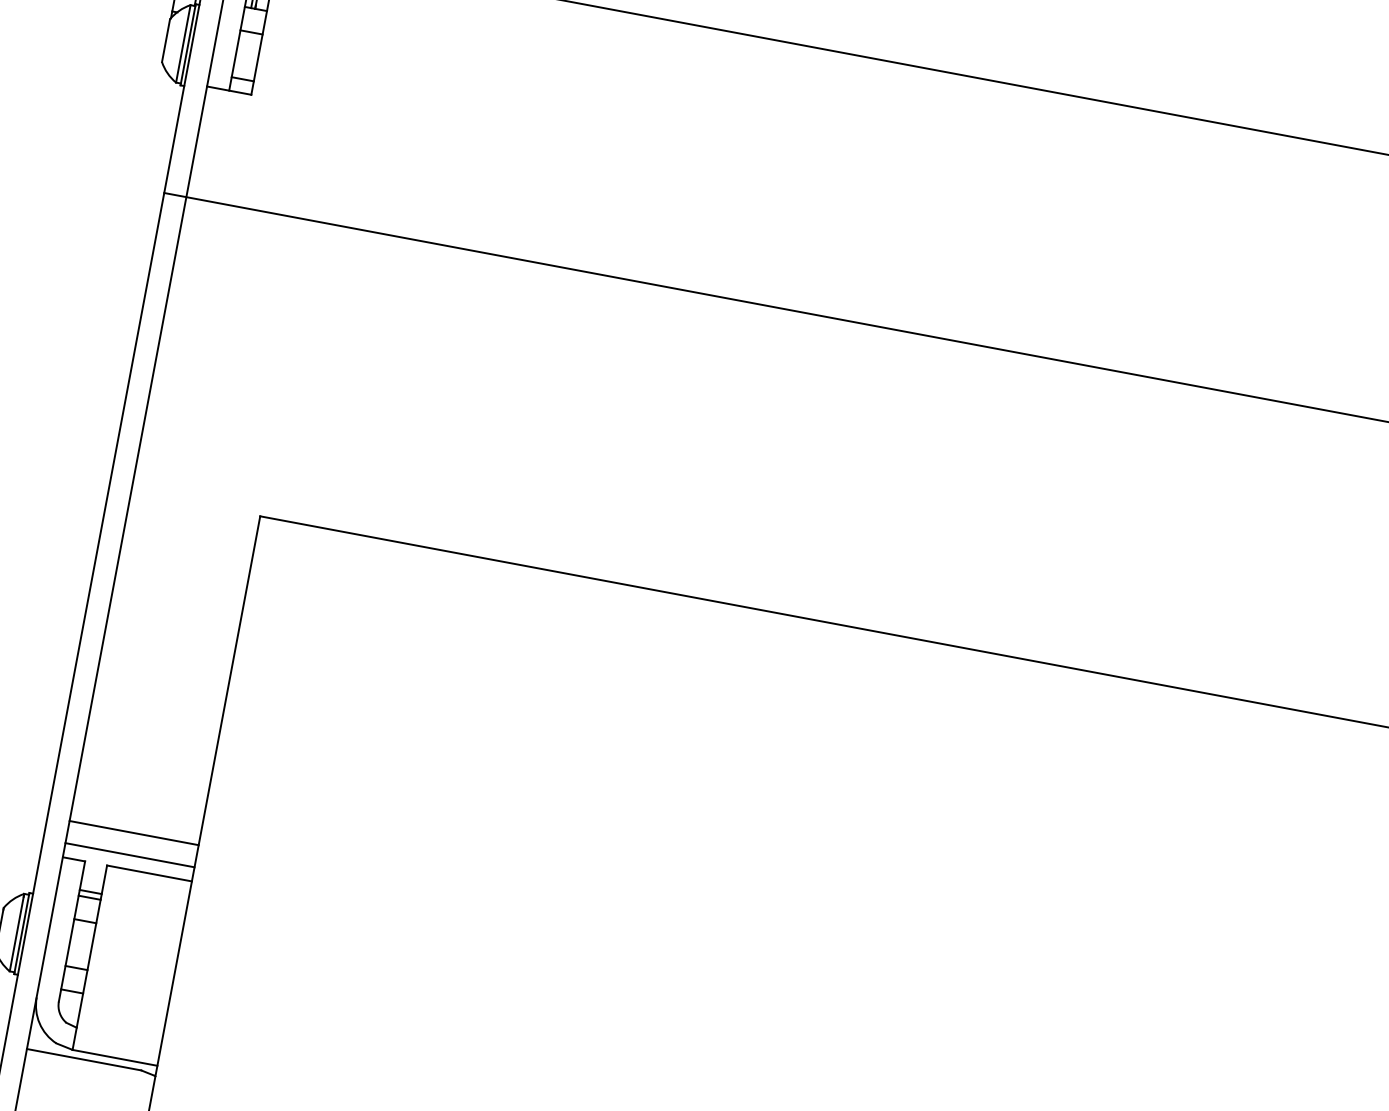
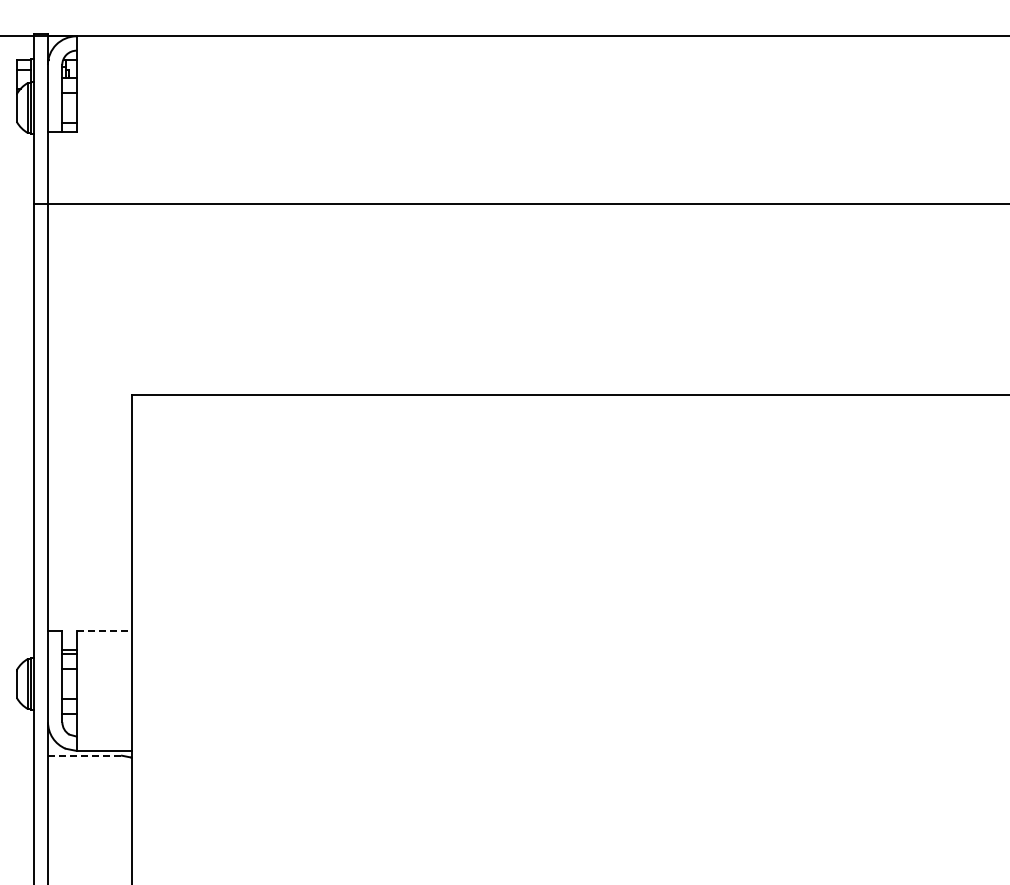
line: (133, 832) -> (89, 607), removed
line: (129, 855) -> (89, 622), removed
line: (150, 873) -> (104, 631), solid -> dashed
line: (84, 1059) -> (85, 755), solid -> dashed

